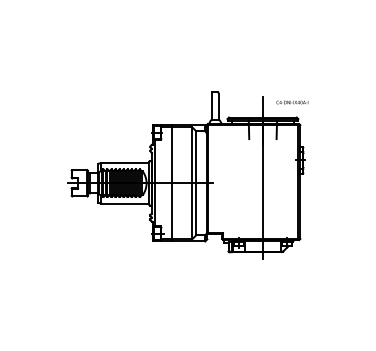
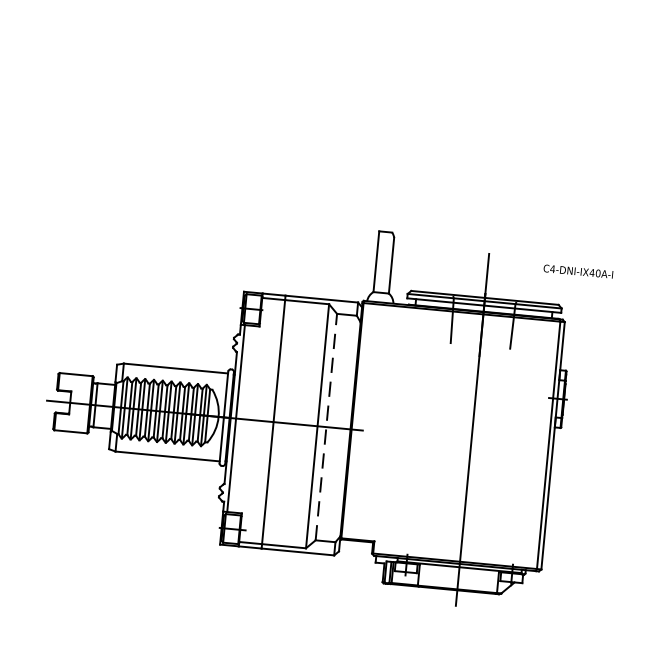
text: (292, 102) -> (578, 271), moved
line: (196, 182) -> (327, 425), solid -> dashed

